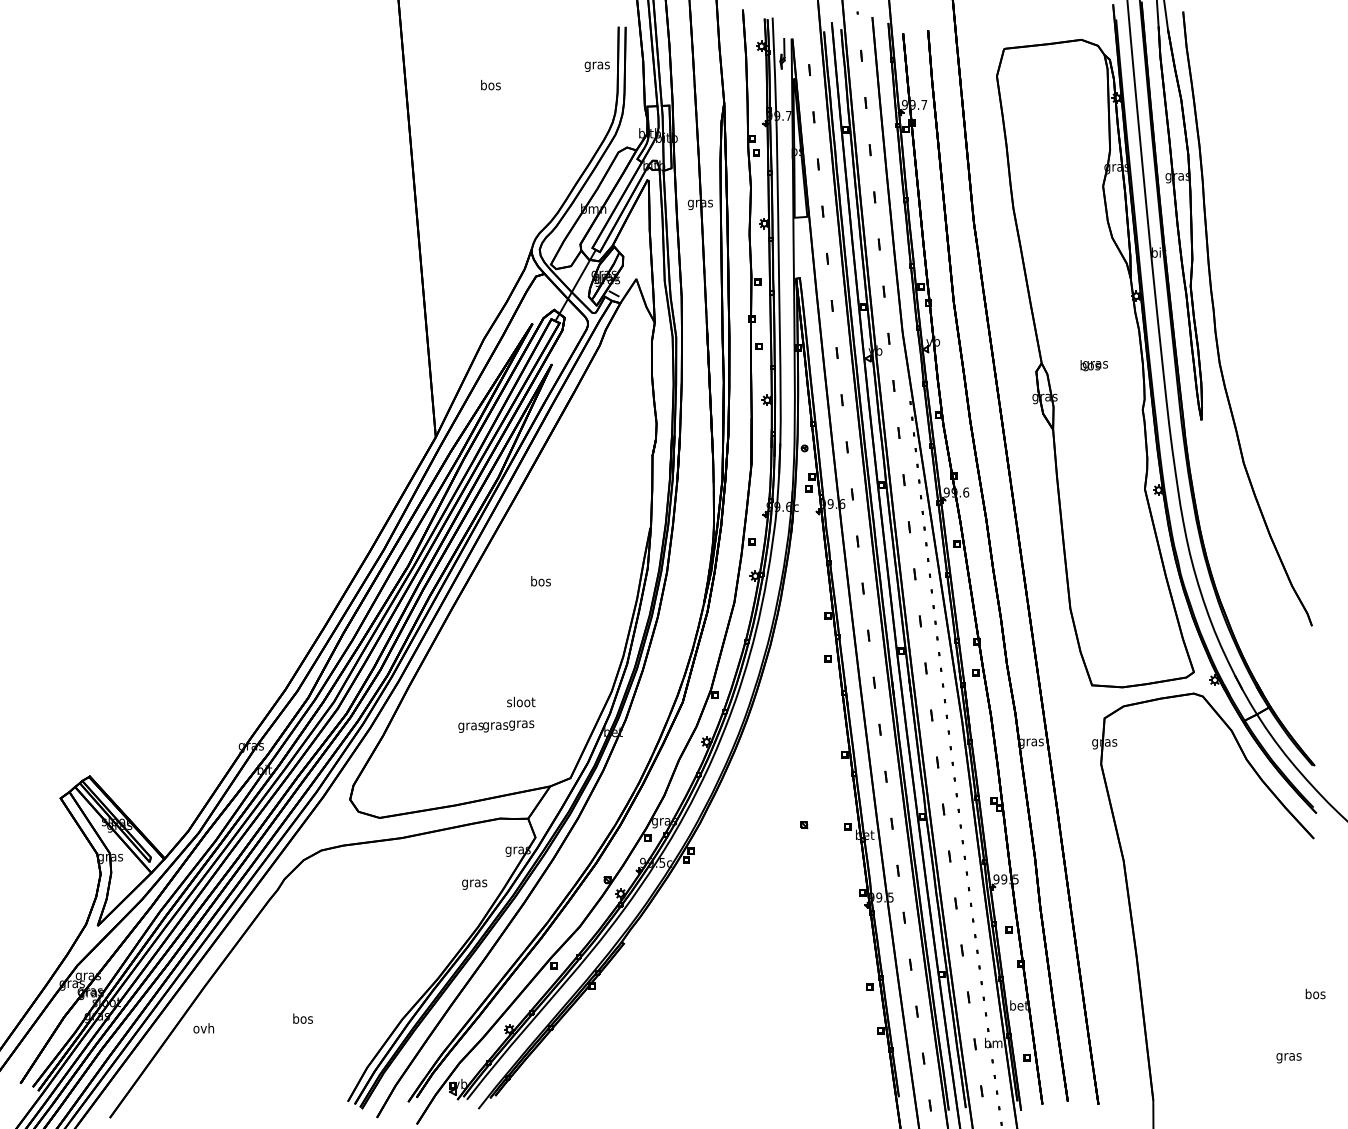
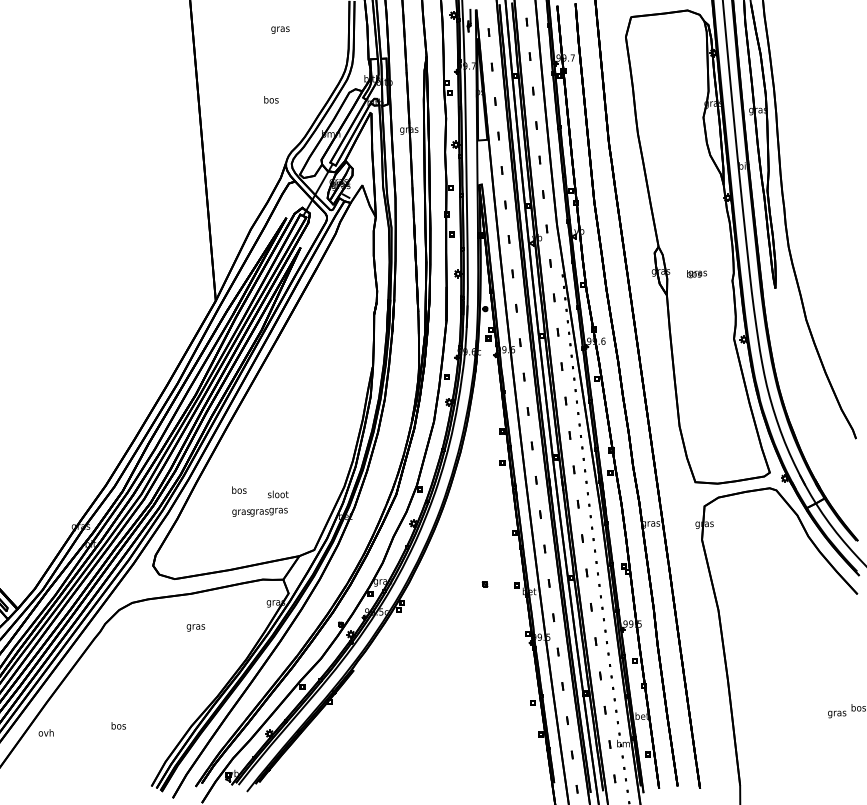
text: (596, 66) -> (279, 29), moved
text: (490, 85) -> (271, 100), moved
text: (1093, 365) -> (696, 274), moved
text: (540, 581) -> (238, 490), moved
text: (474, 884) -> (195, 627), moved
text: (1288, 1058) -> (836, 714), moved

